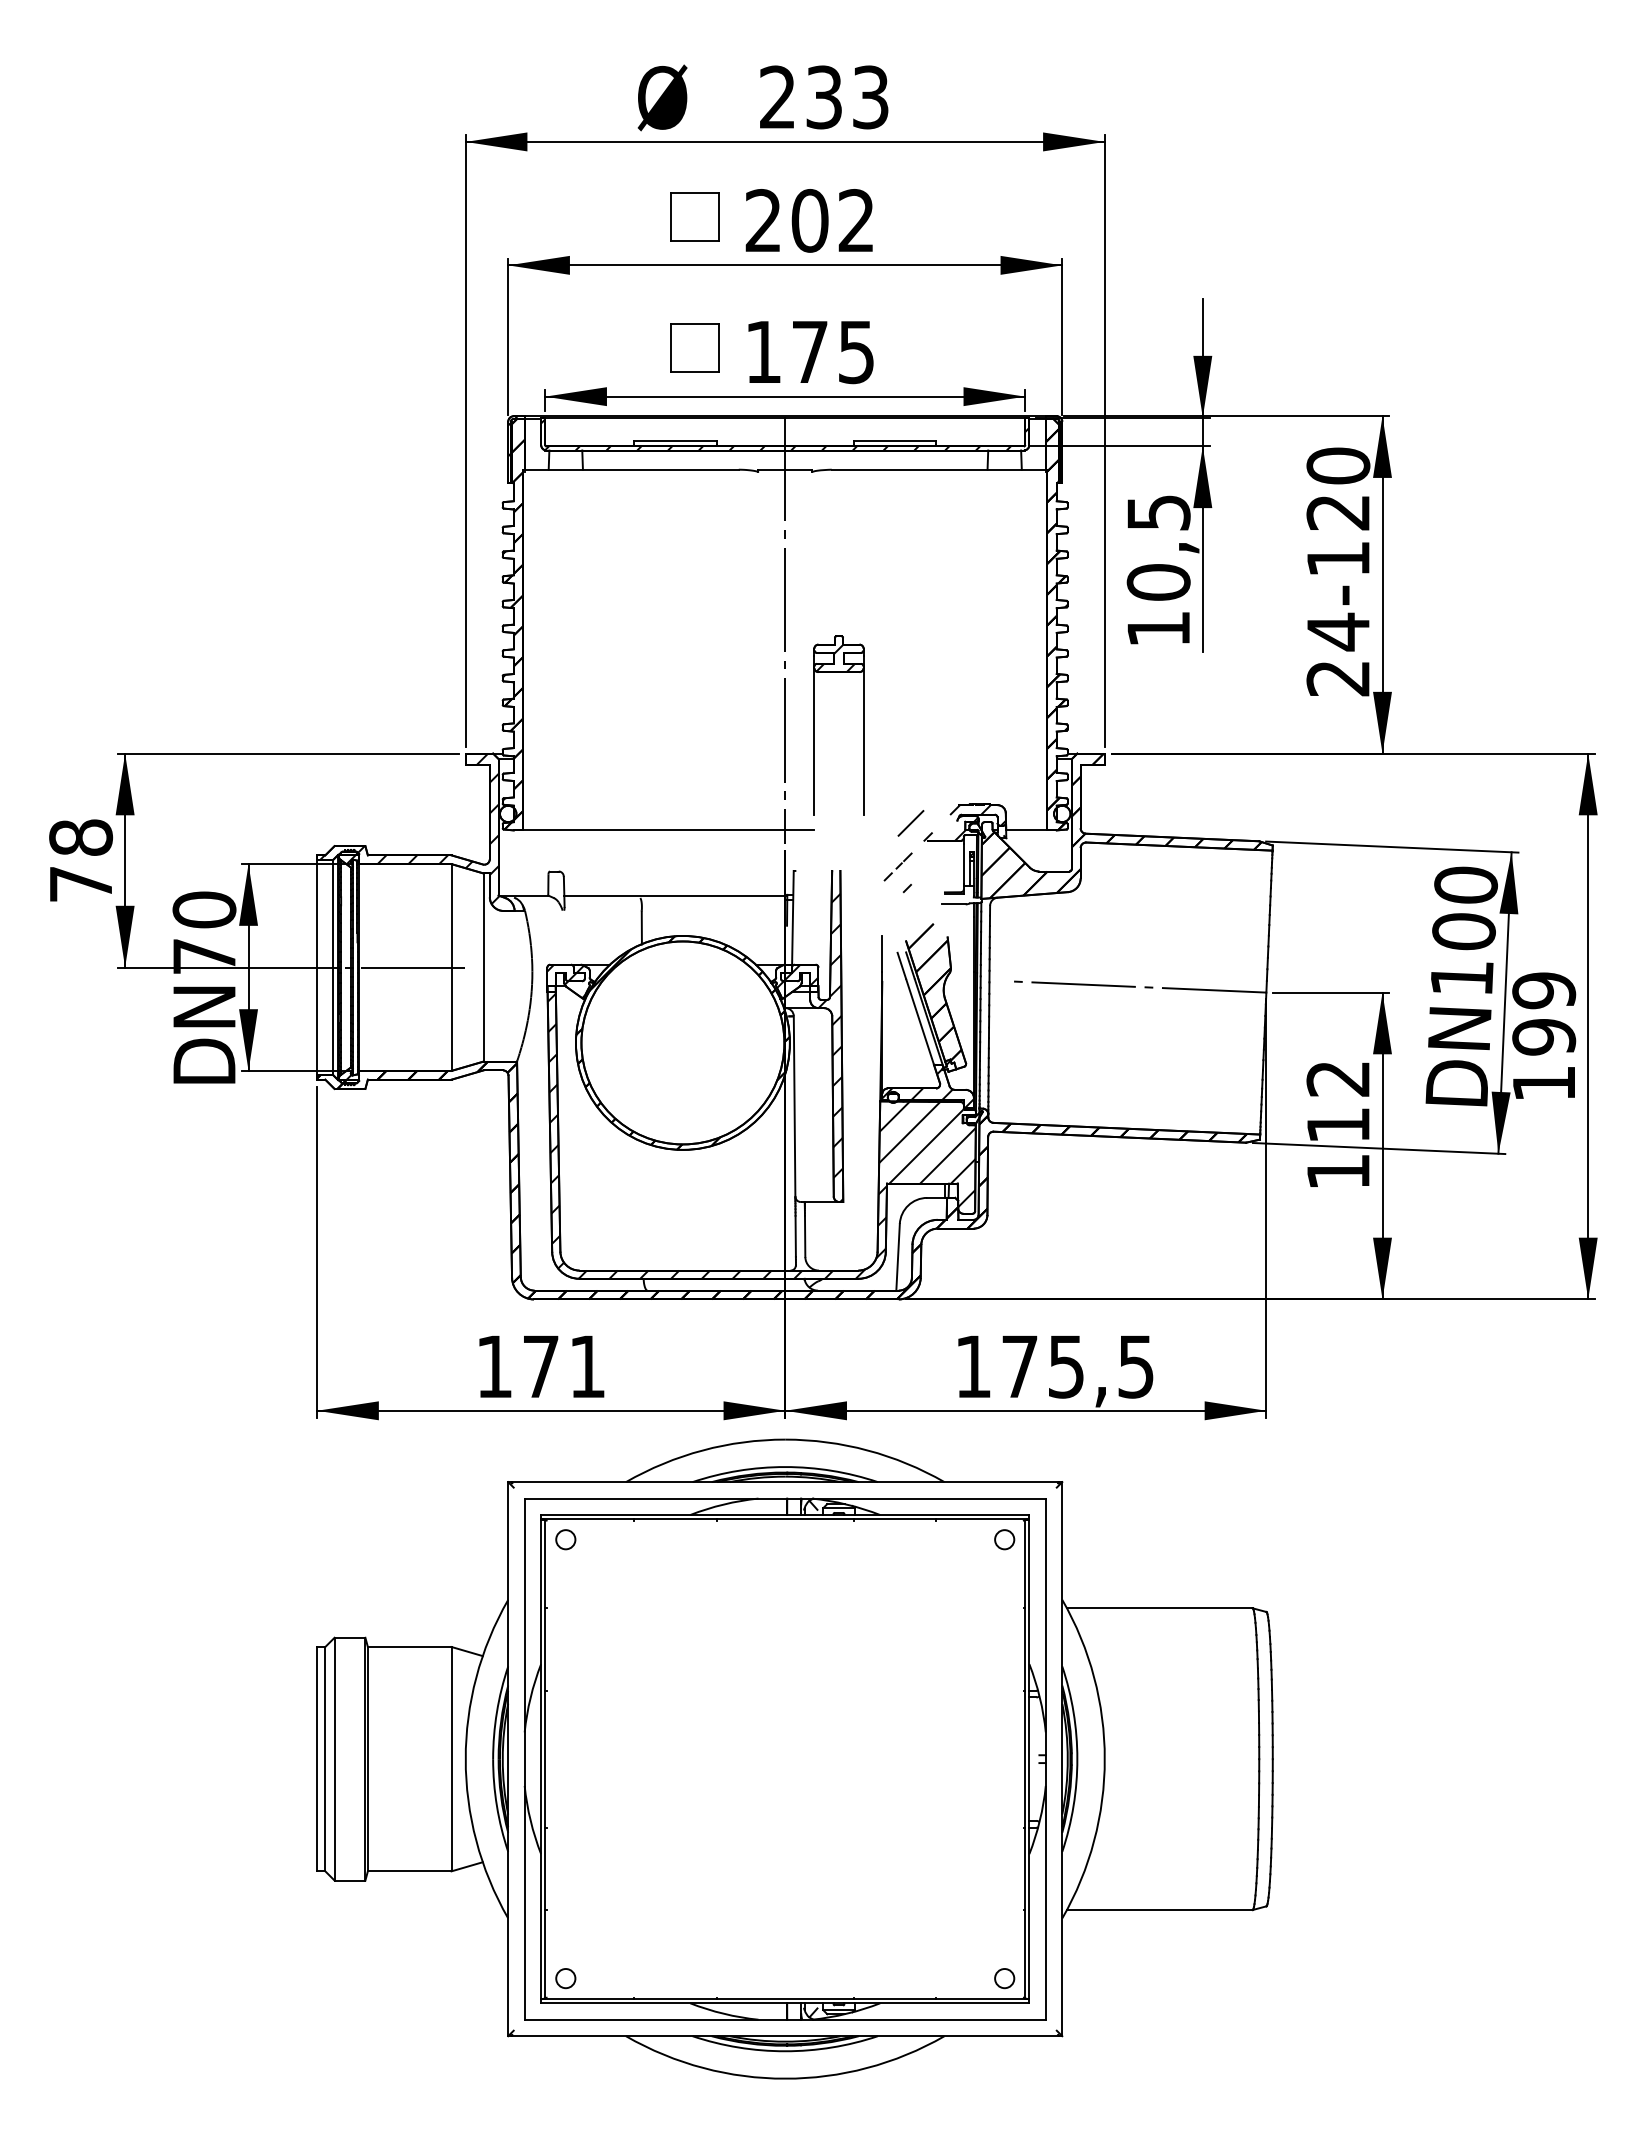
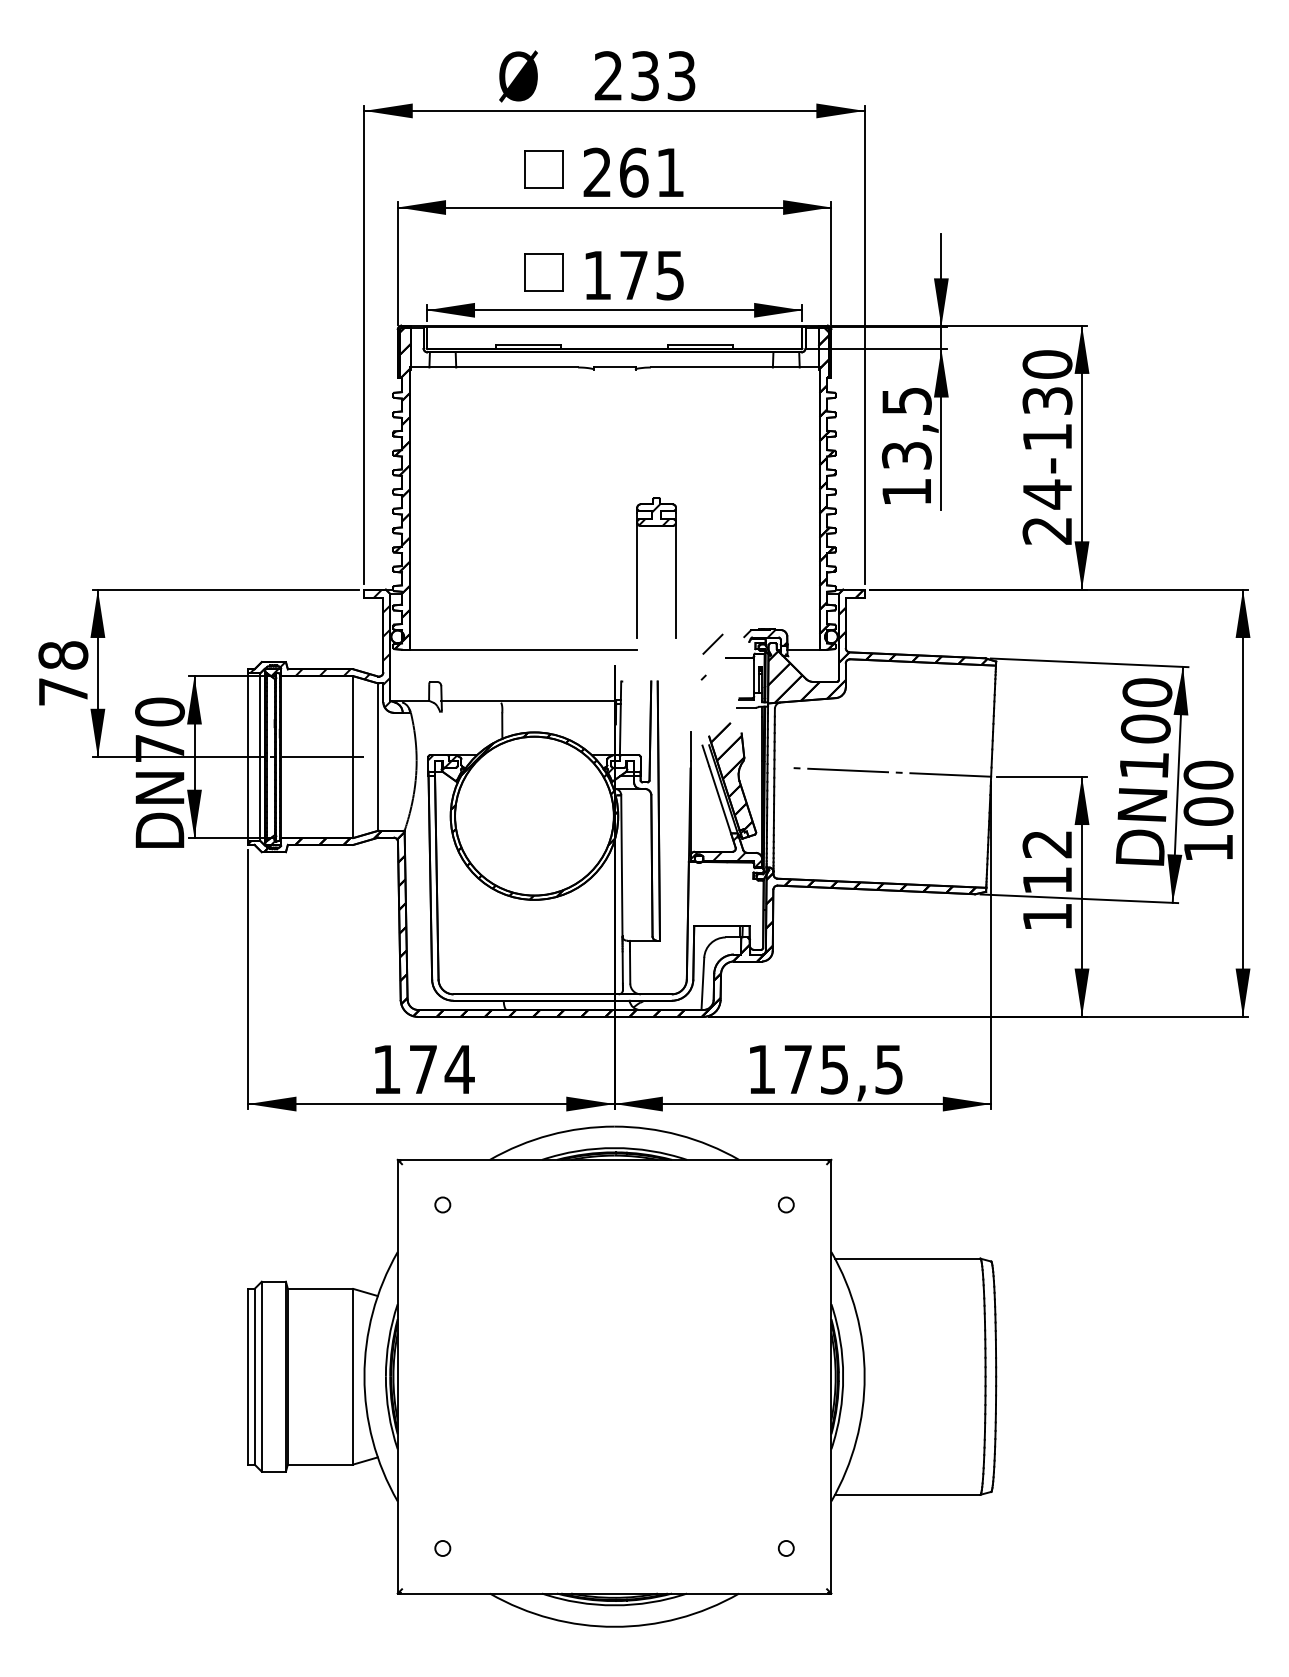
text: (832, 220) -> (651, 172), 202 -> 261
hatch: (785, 434) -> (614, 339), removed
text: (1338, 512) -> (1047, 400), 24-120 -> 24-130
text: (1158, 582) -> (906, 455), 10,5 -> 13,5
line: (785, 630) -> (614, 493), removed
hatch: (931, 854) -> (729, 668), removed
hatch: (800, 974) -> (626, 762), removed
text: (1544, 1013) -> (1208, 793), 199 -> 100
hatch: (830, 1036) -> (649, 811), removed
hatch: (761, 1135) -> (595, 888), removed
text: (587, 1366) -> (459, 1069), 171 -> 174
part: (784, 1758) -> (613, 1376), removed

